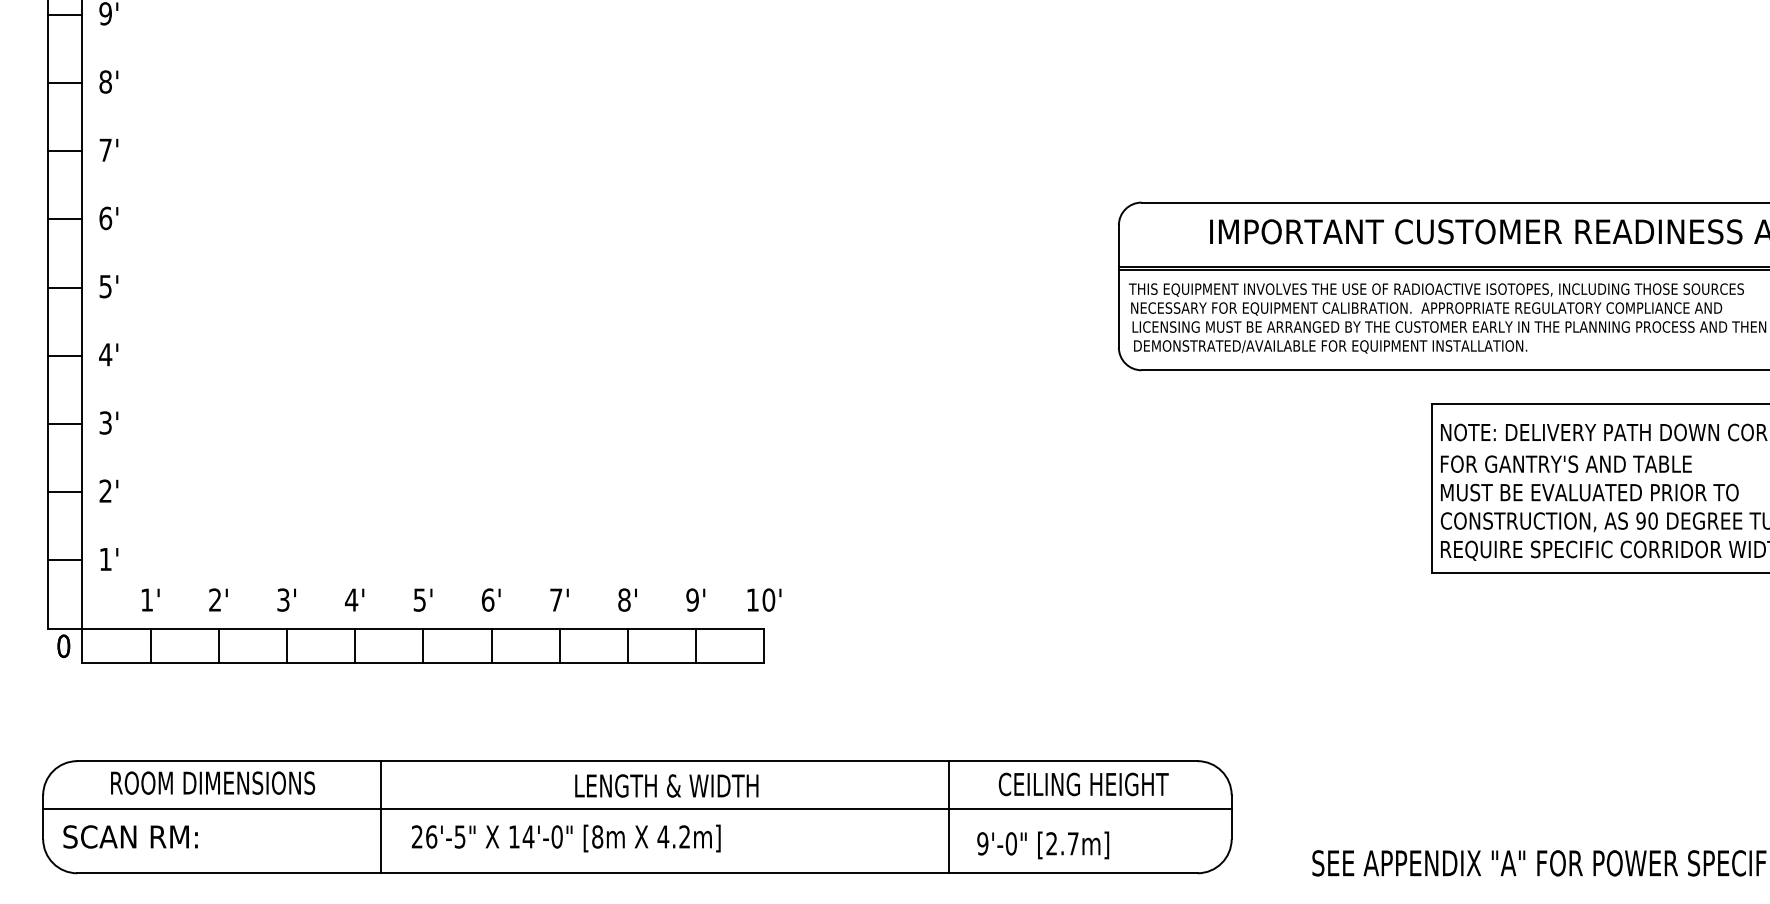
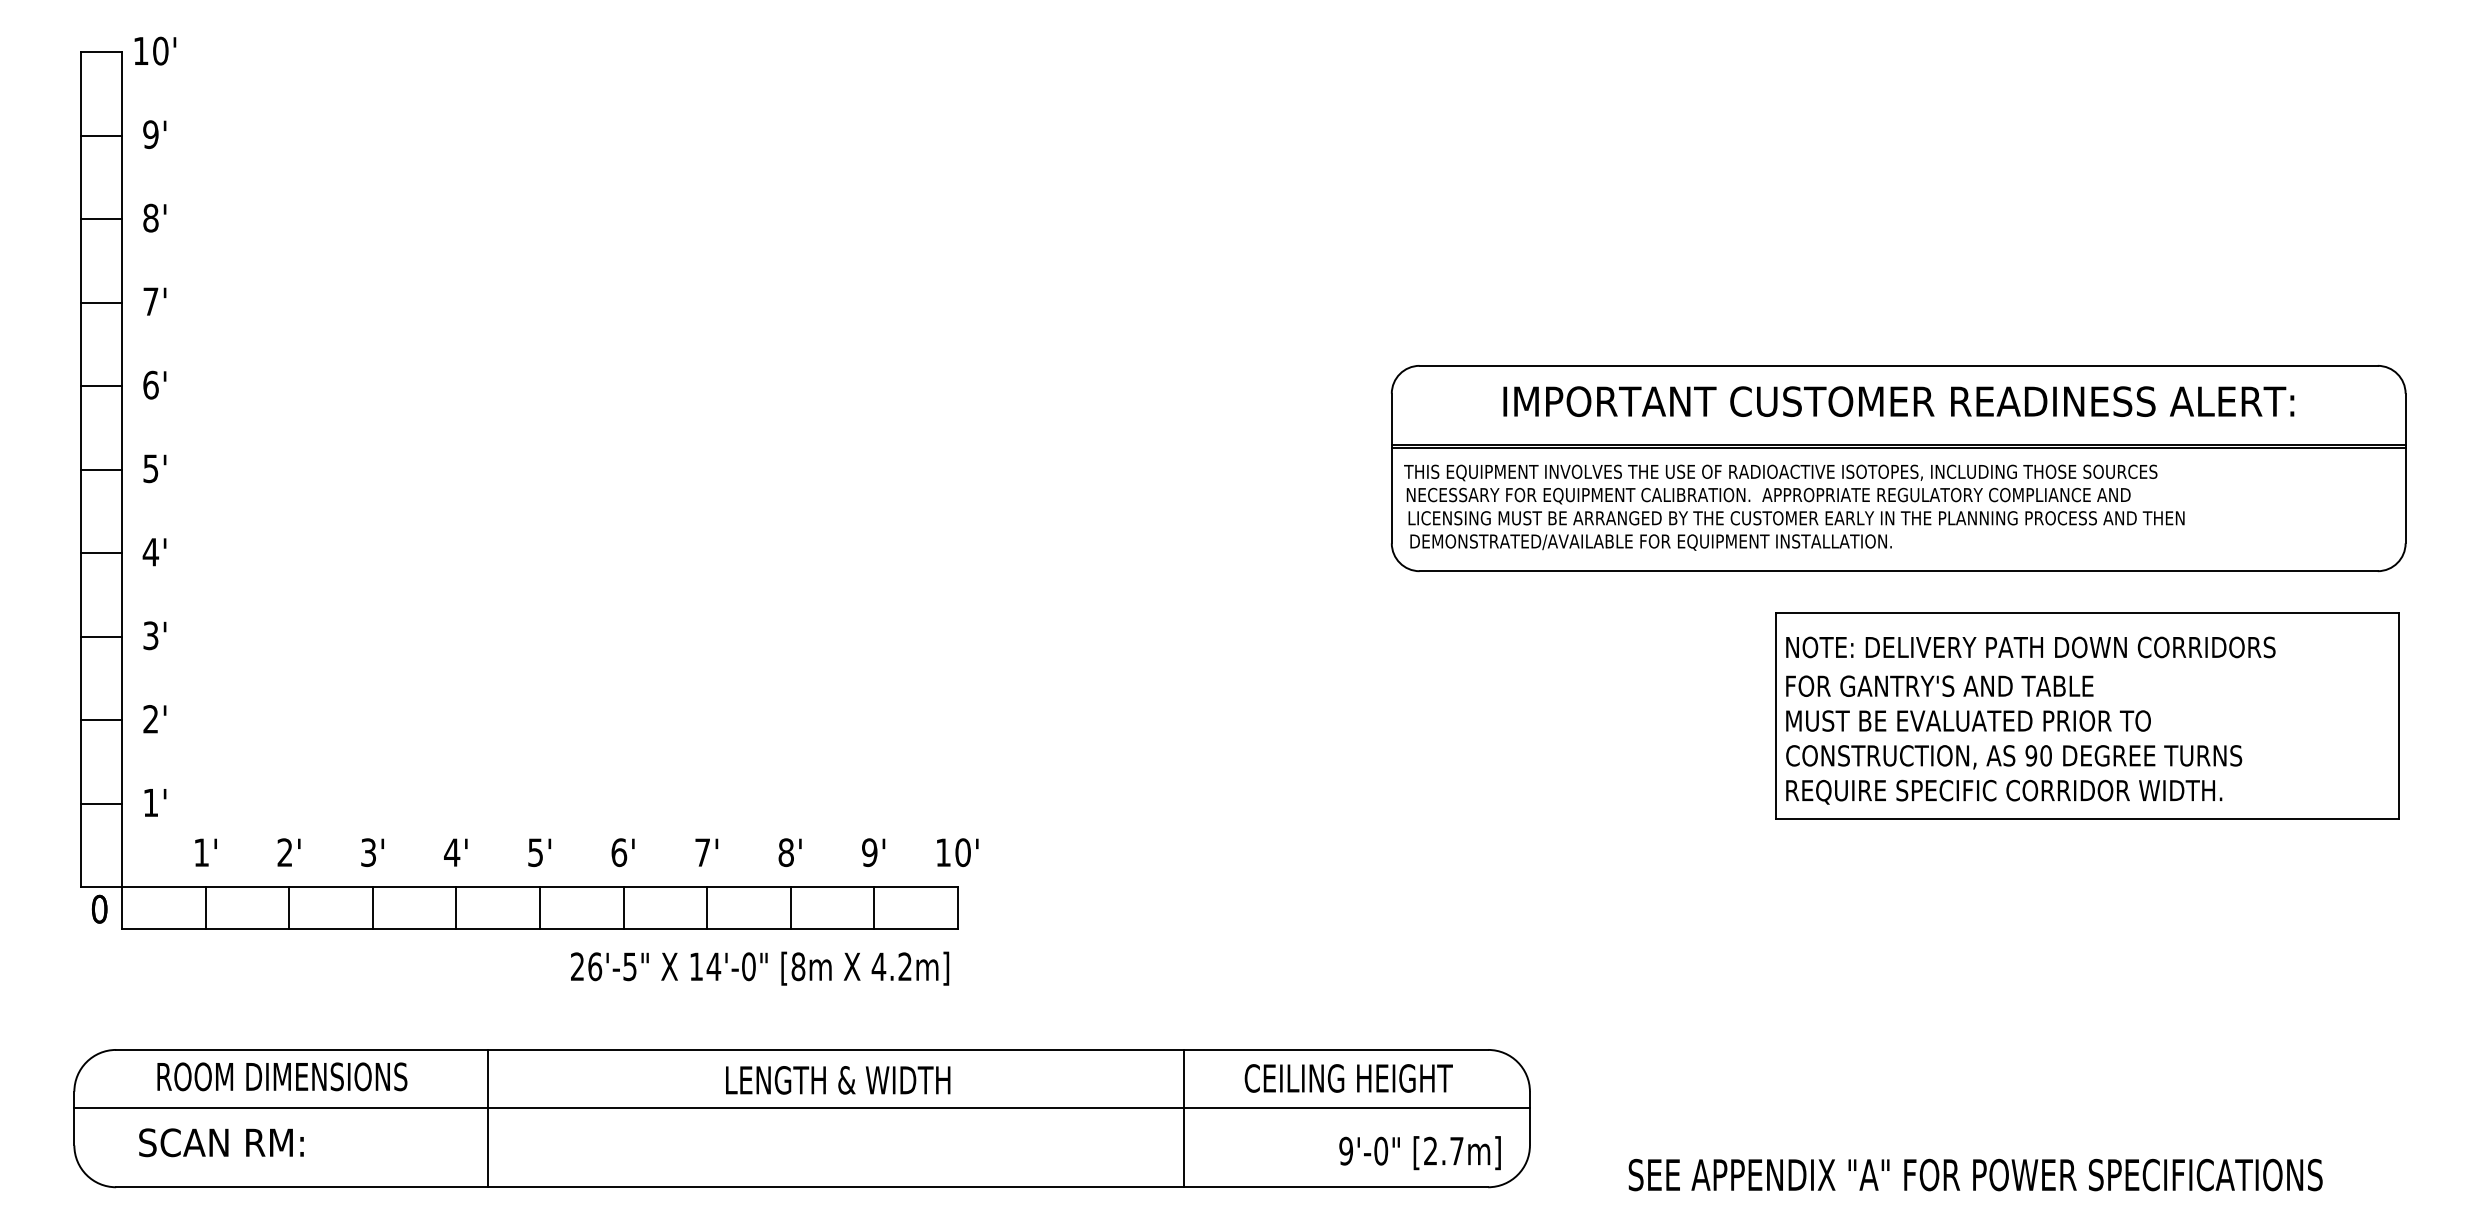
text: (130, 836) -> (221, 1142), moved
text: (566, 838) -> (760, 968), moved
text: (1042, 845) -> (1419, 1153), moved

